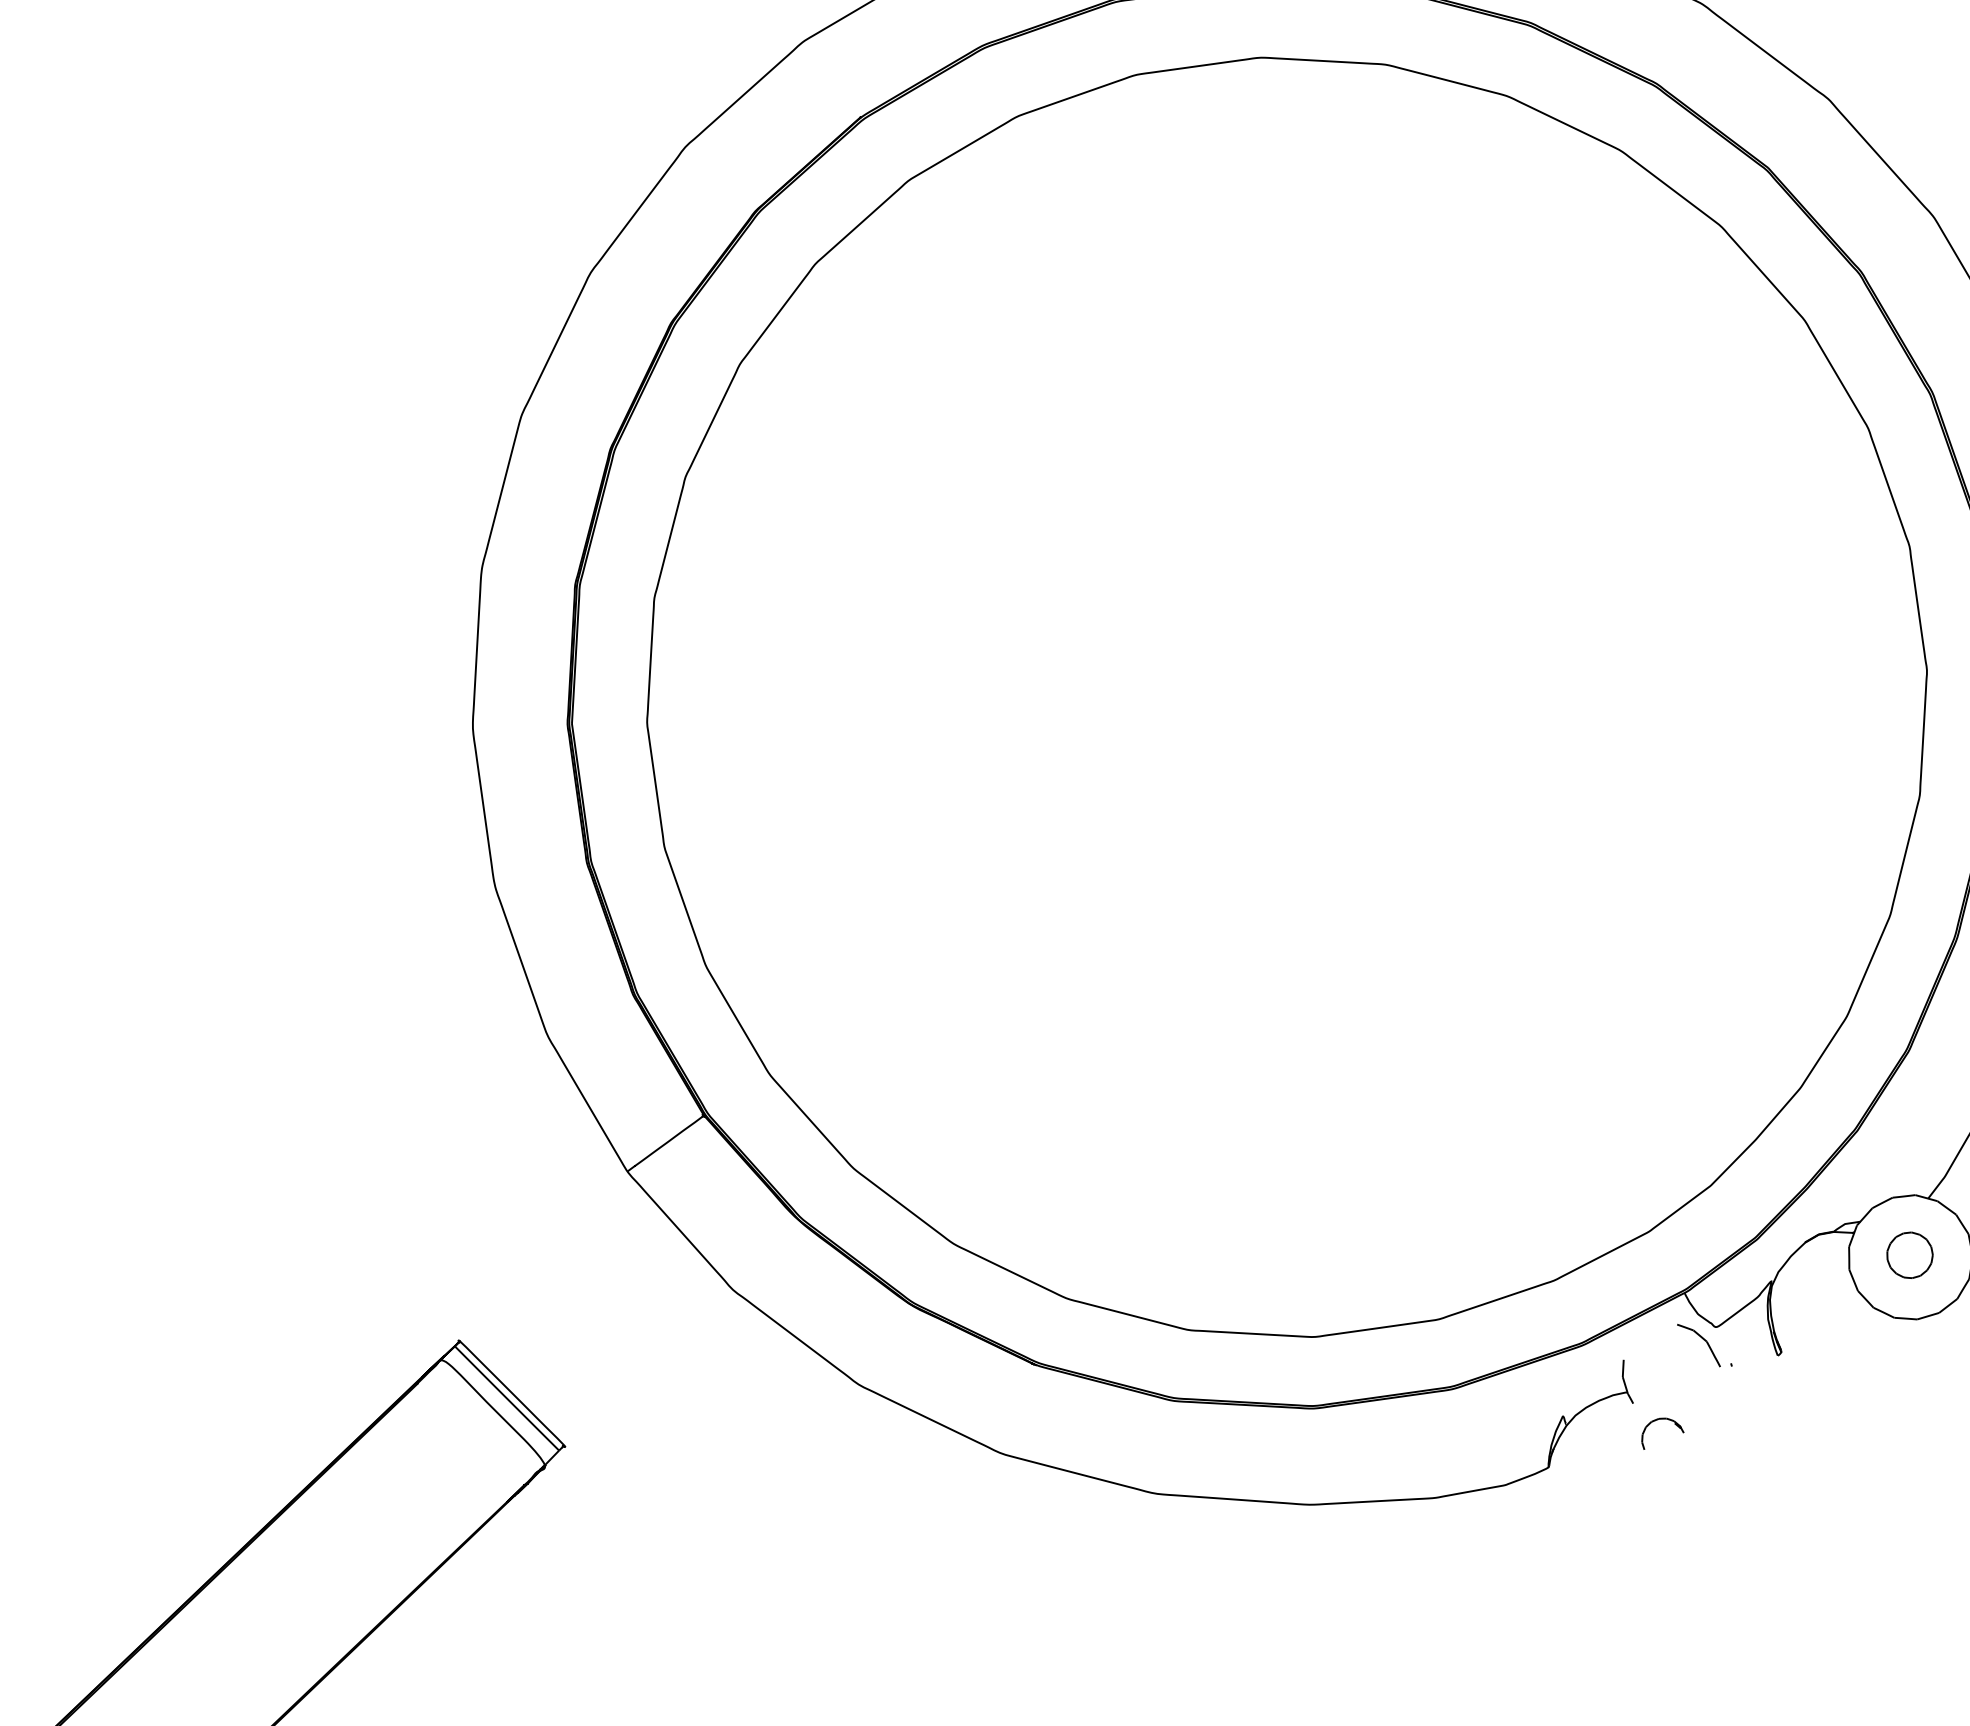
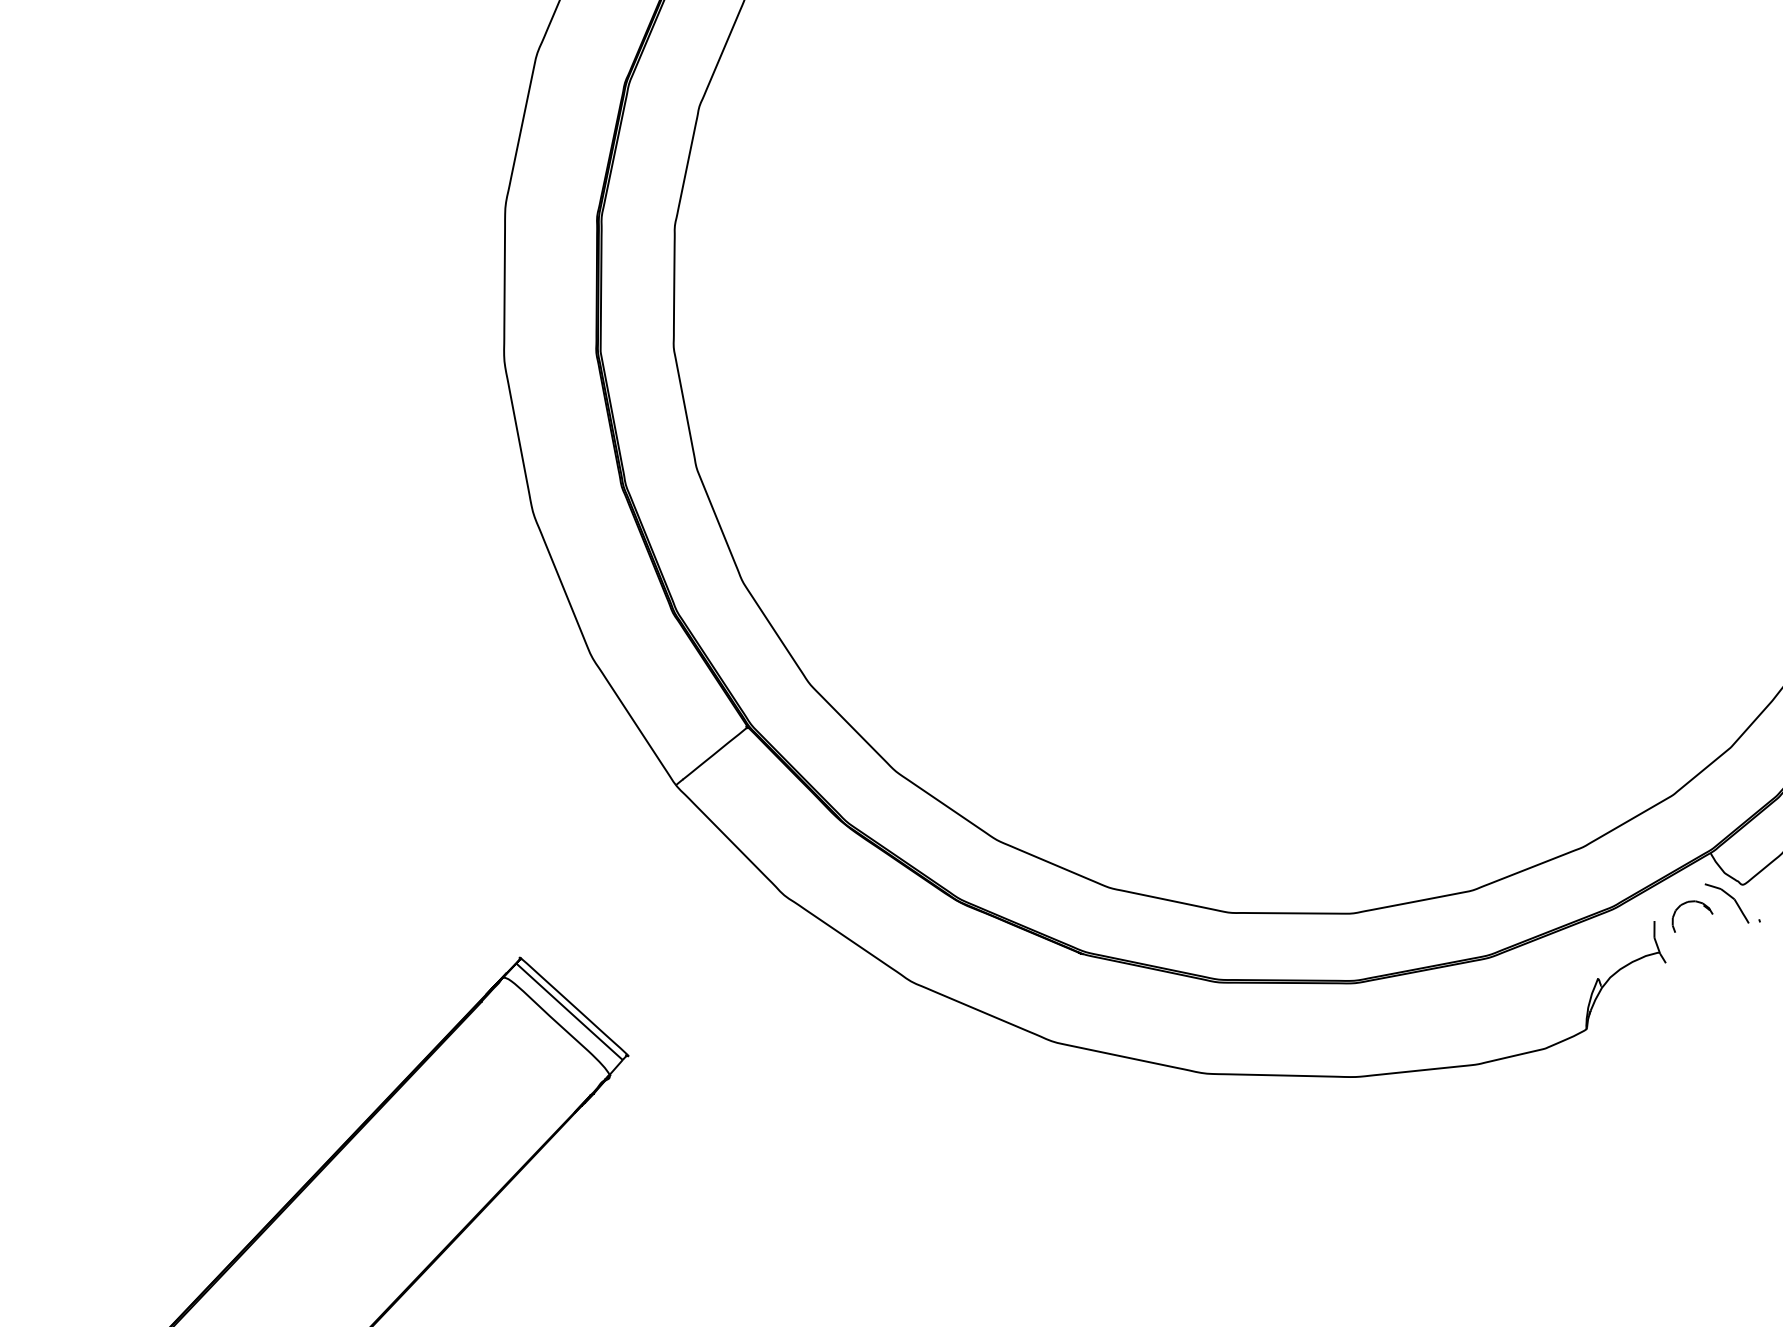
part: (1655, 1421) -> (1684, 904), moved

